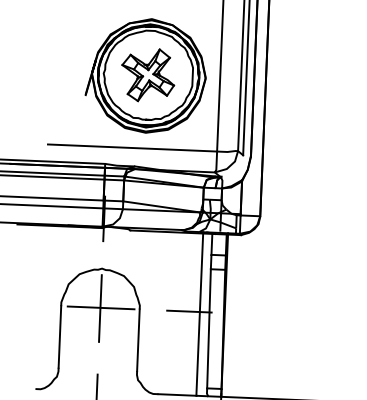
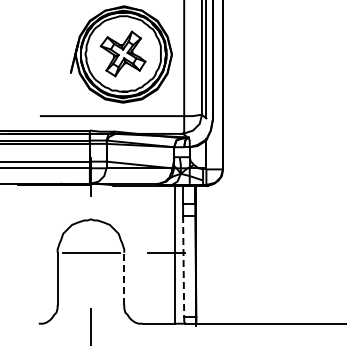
line: (99, 307) -> (90, 252), removed
line: (208, 328) -> (183, 266), solid -> dashed
line: (138, 339) -> (124, 278), solid -> dashed

